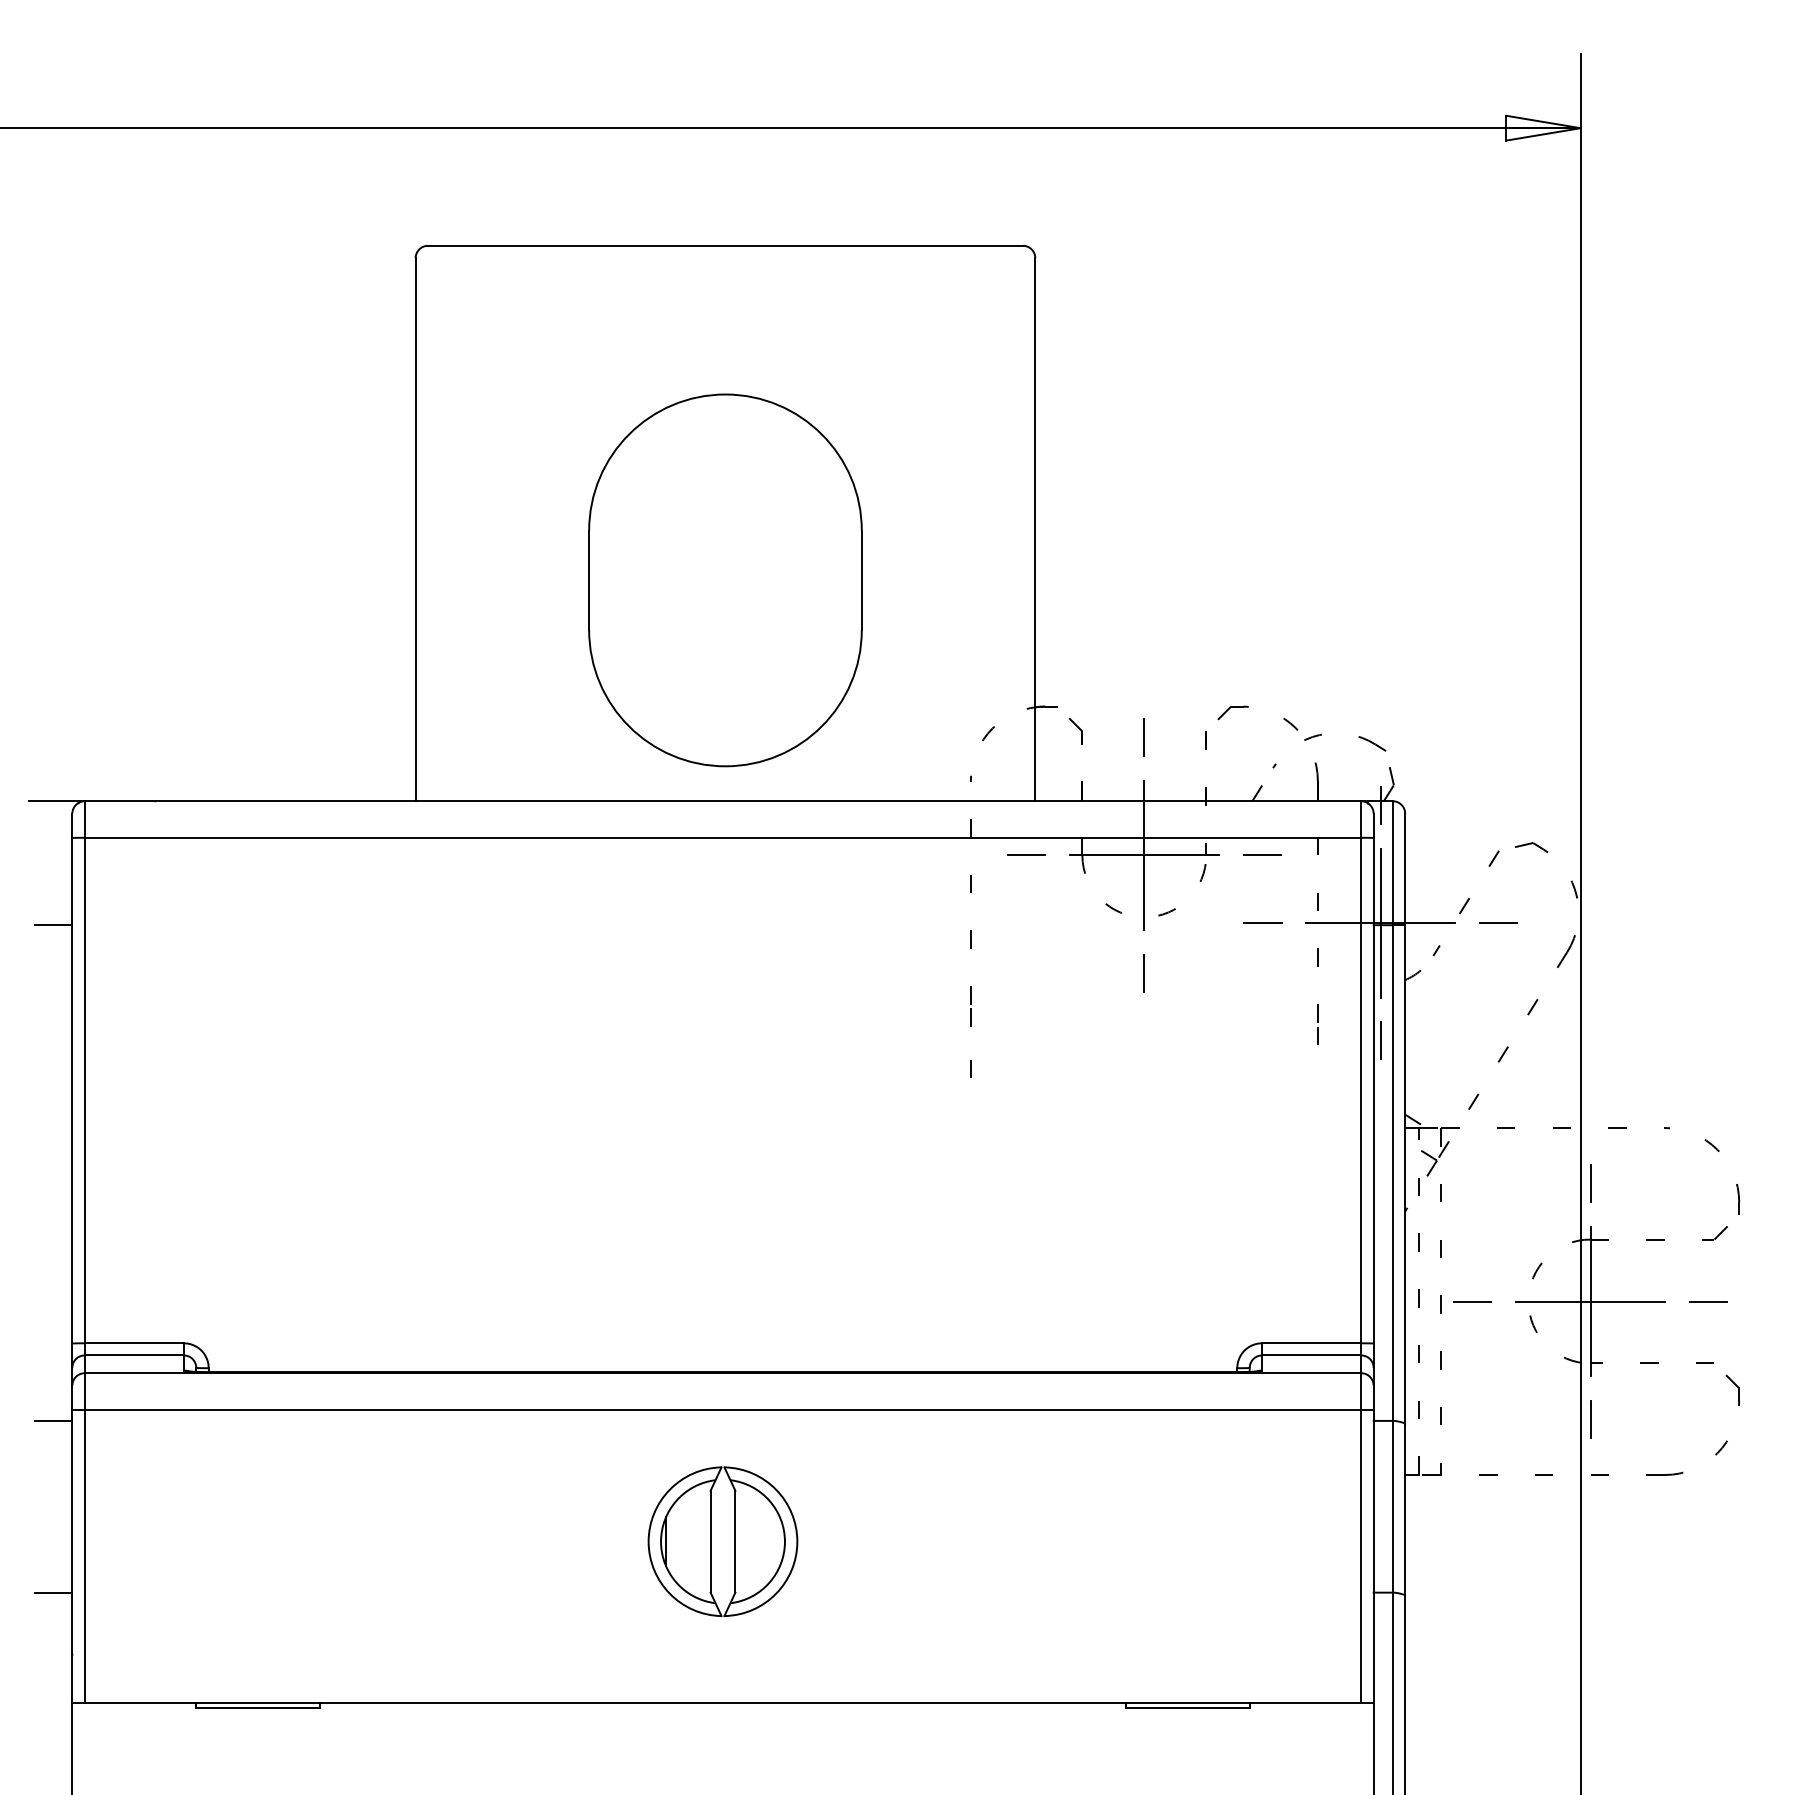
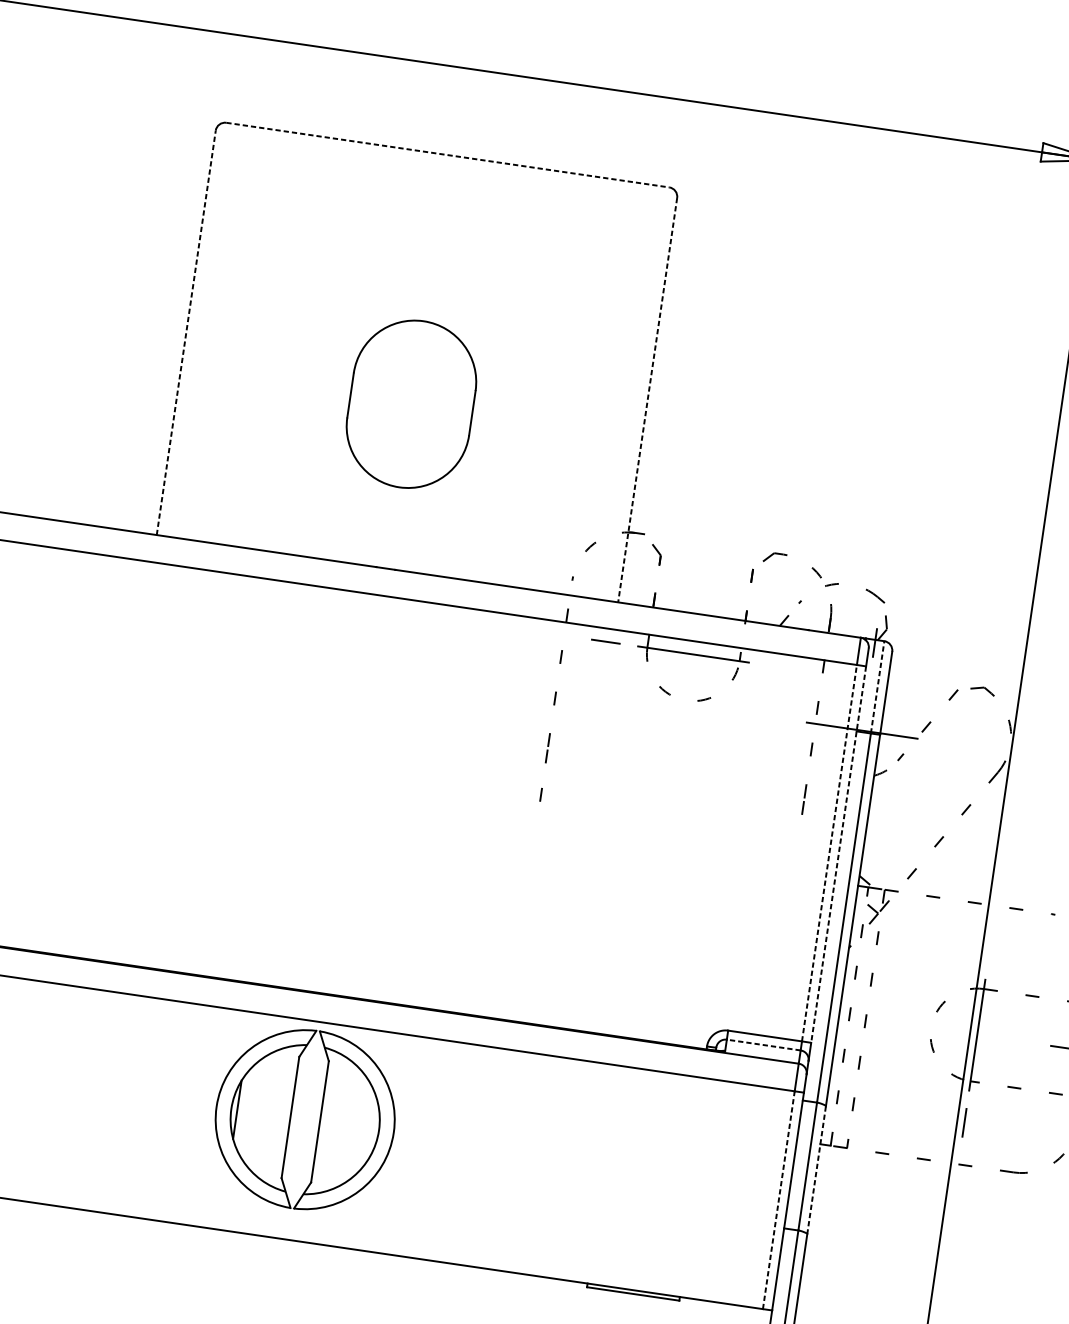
line: (725, 245) -> (447, 154), solid -> dashed
line: (415, 529) -> (186, 332), solid -> dashed
line: (1035, 529) -> (647, 400), solid -> dashed
part: (725, 580) -> (411, 404), size x0.6
line: (1144, 737) -> (706, 566), removed
line: (1144, 855) -> (693, 654), removed
line: (1261, 855) -> (780, 667), removed
line: (1392, 863) -> (877, 687), solid -> dashed
line: (1380, 922) -> (862, 730), removed
line: (1498, 922) -> (949, 742), removed
line: (1262, 923) -> (774, 718), removed
line: (1144, 972) -> (680, 741), removed
line: (1380, 1040) -> (849, 818), removed
line: (1361, 1090) -> (829, 853), solid -> dashed
line: (1373, 1090) -> (838, 854), solid -> dashed
line: (1590, 1183) -> (990, 947), removed
line: (1472, 1301) -> (889, 1022), removed
line: (1590, 1301) -> (977, 1035), removed
line: (1311, 1355) -> (763, 1045), solid -> dashed
line: (1405, 1510) -> (816, 1170), solid -> dashed
part: (722, 1541) -> (304, 1119), size x1.6
line: (1361, 1556) -> (779, 1200), solid -> dashed

